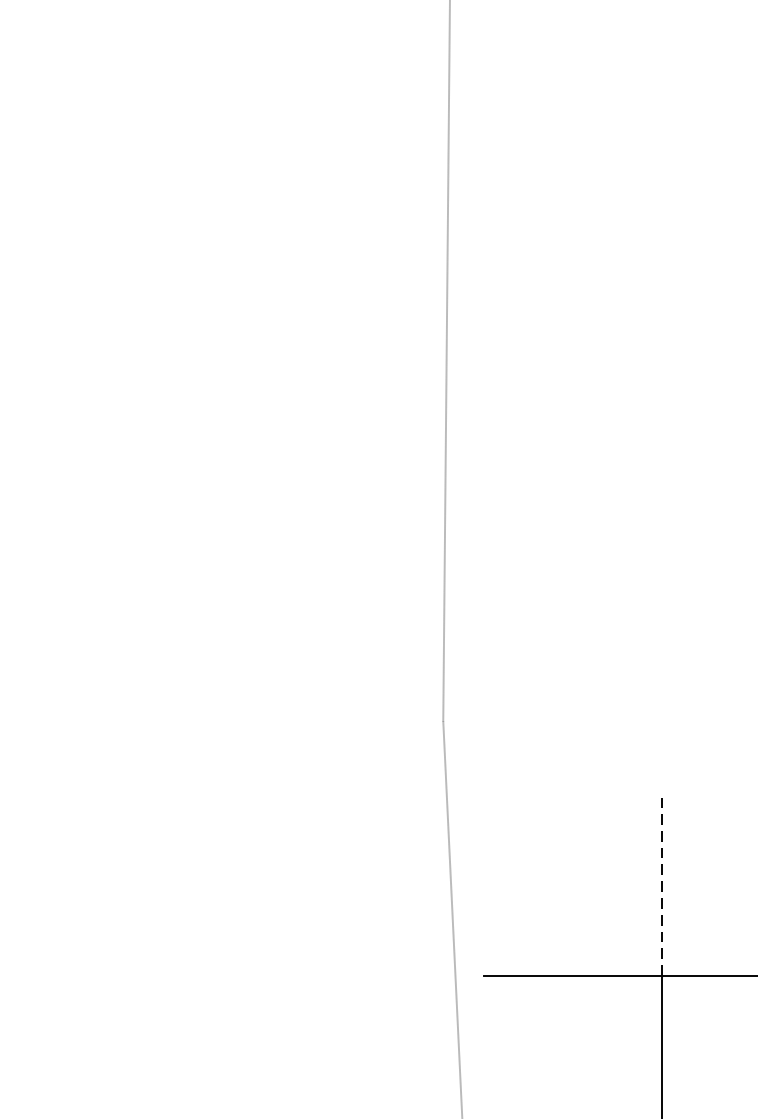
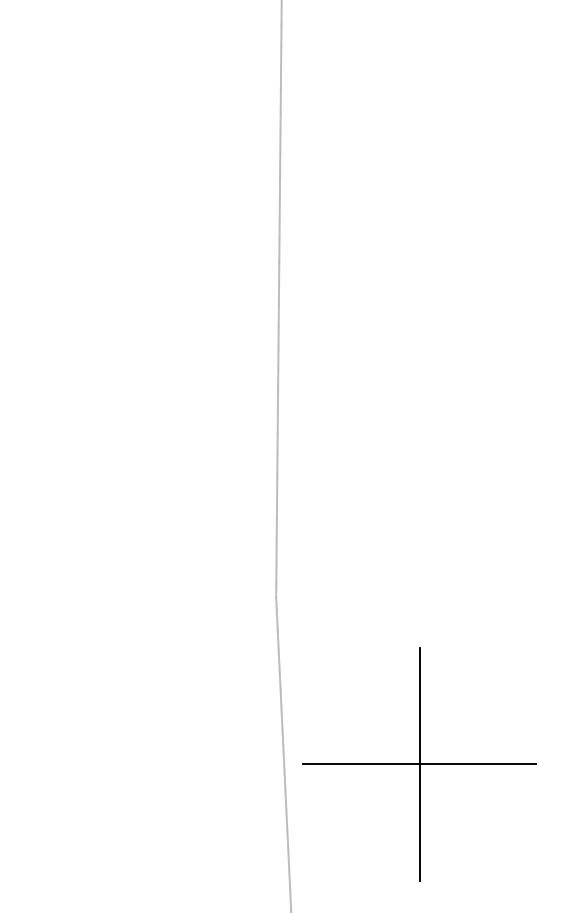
line: (662, 886) -> (419, 705), dashed -> solid

